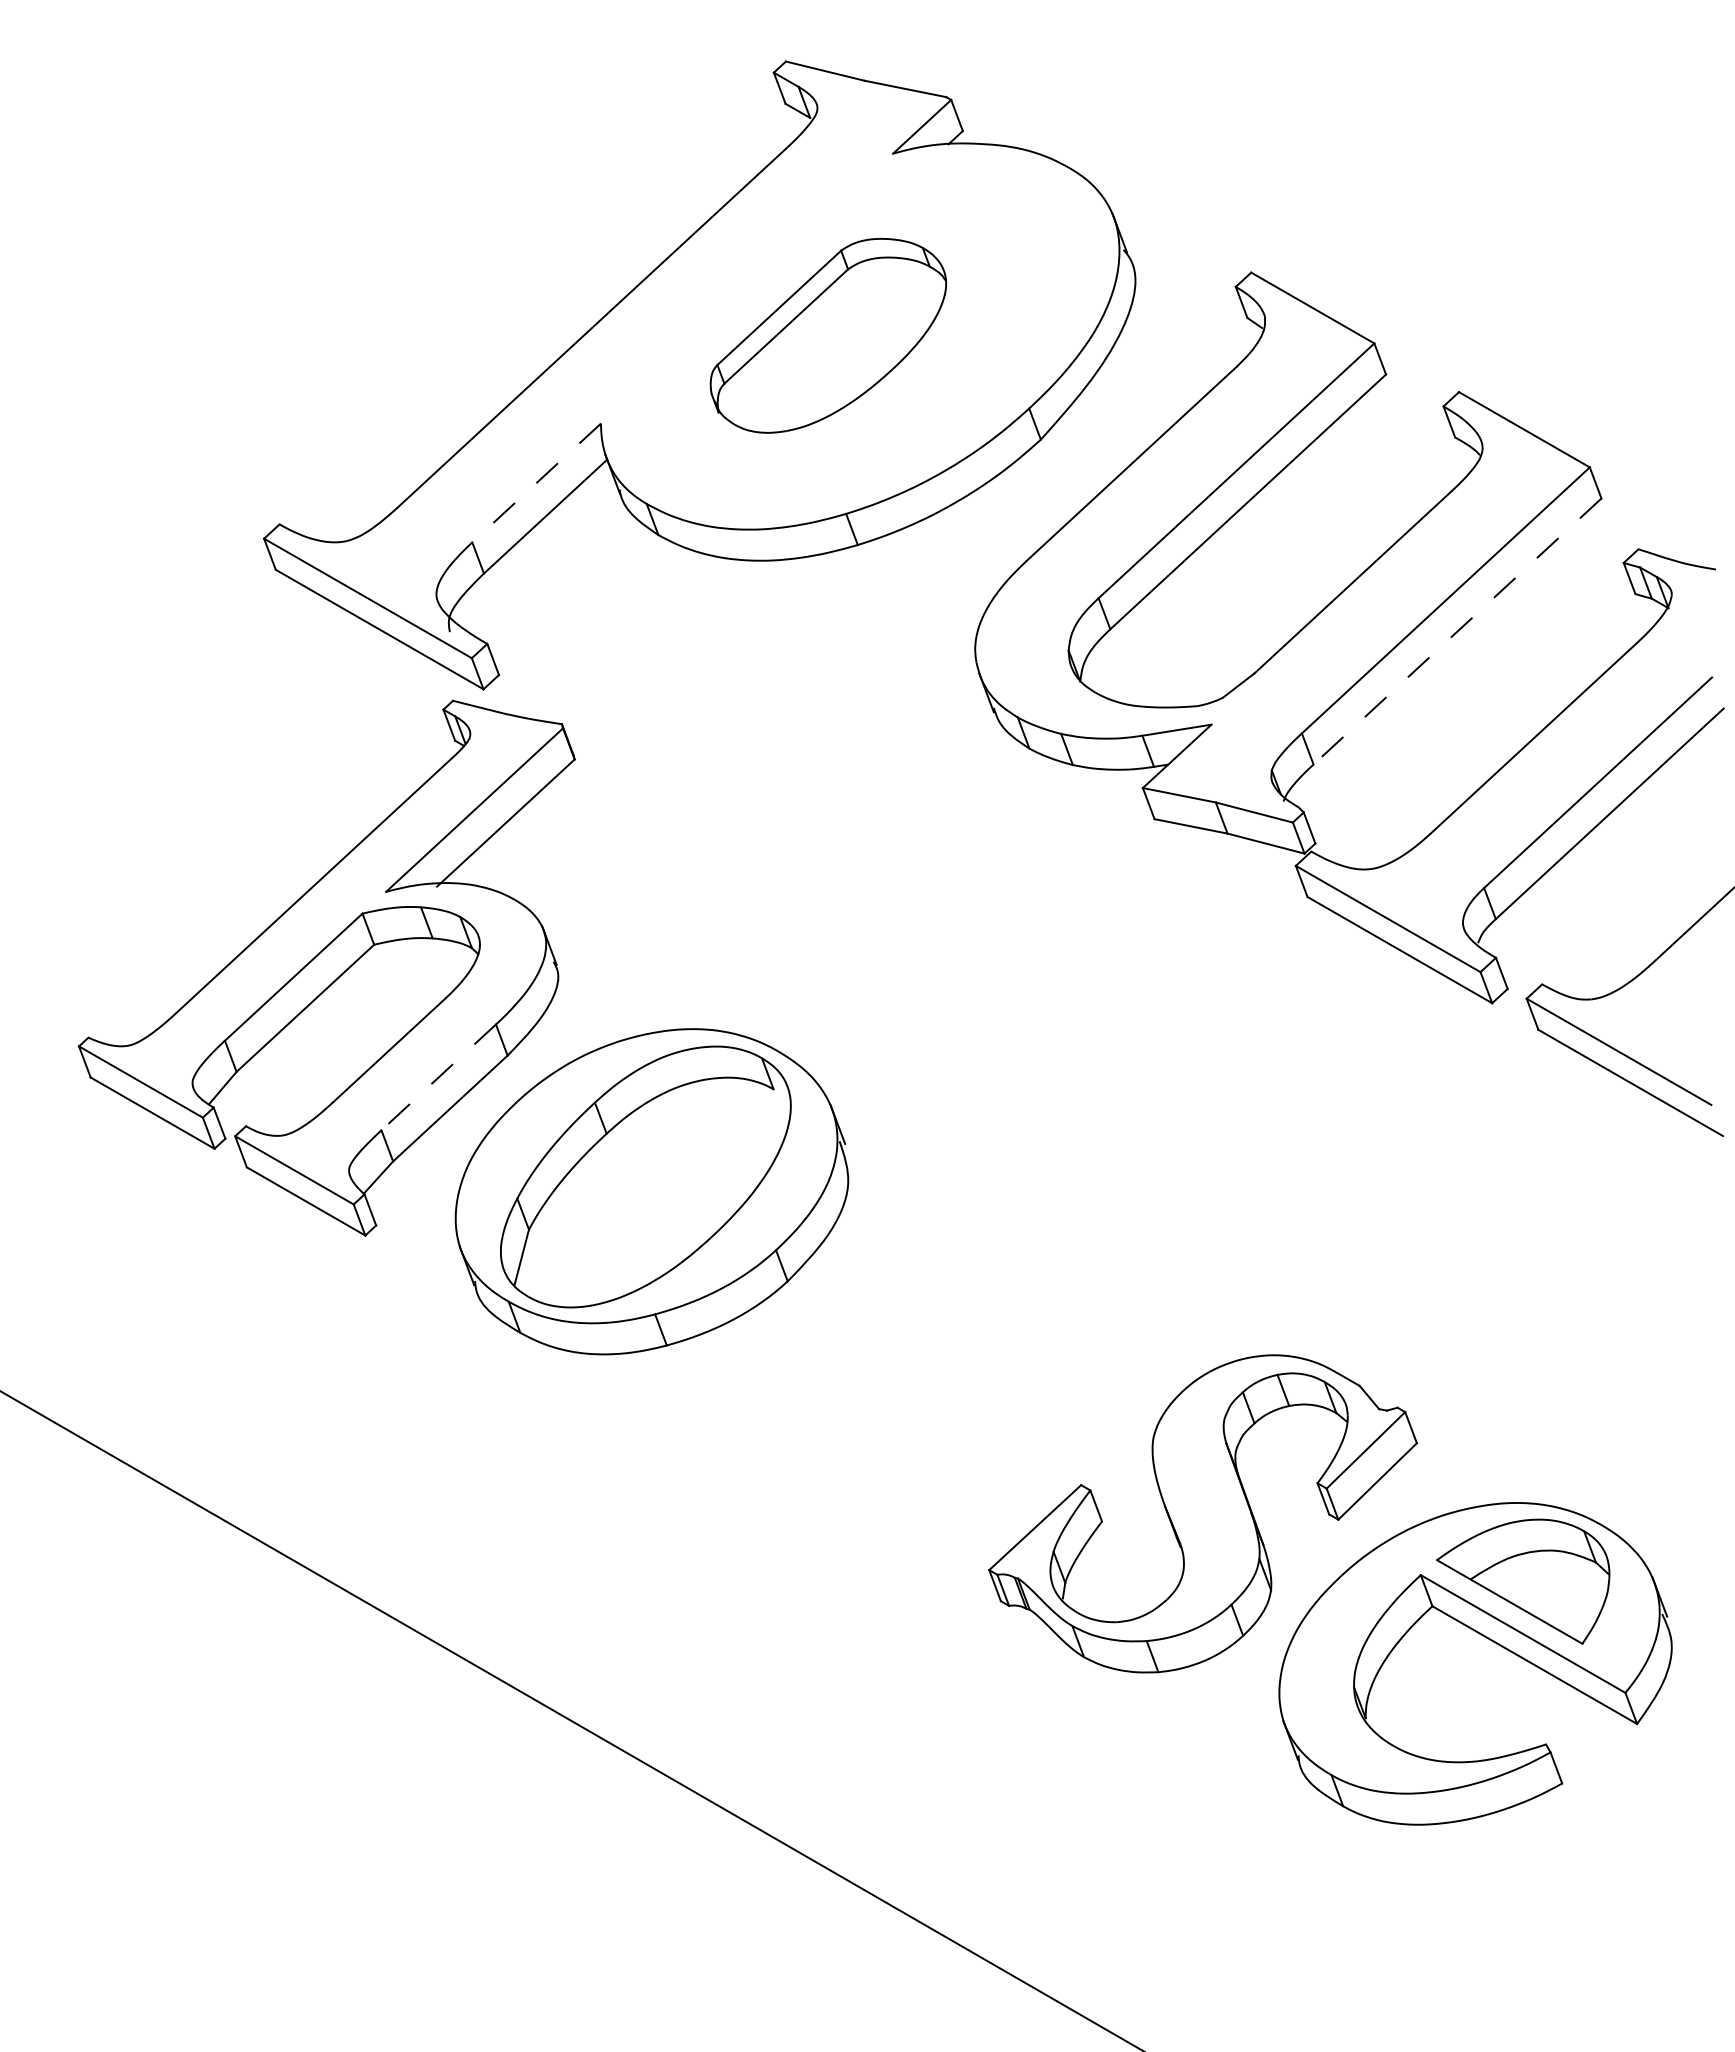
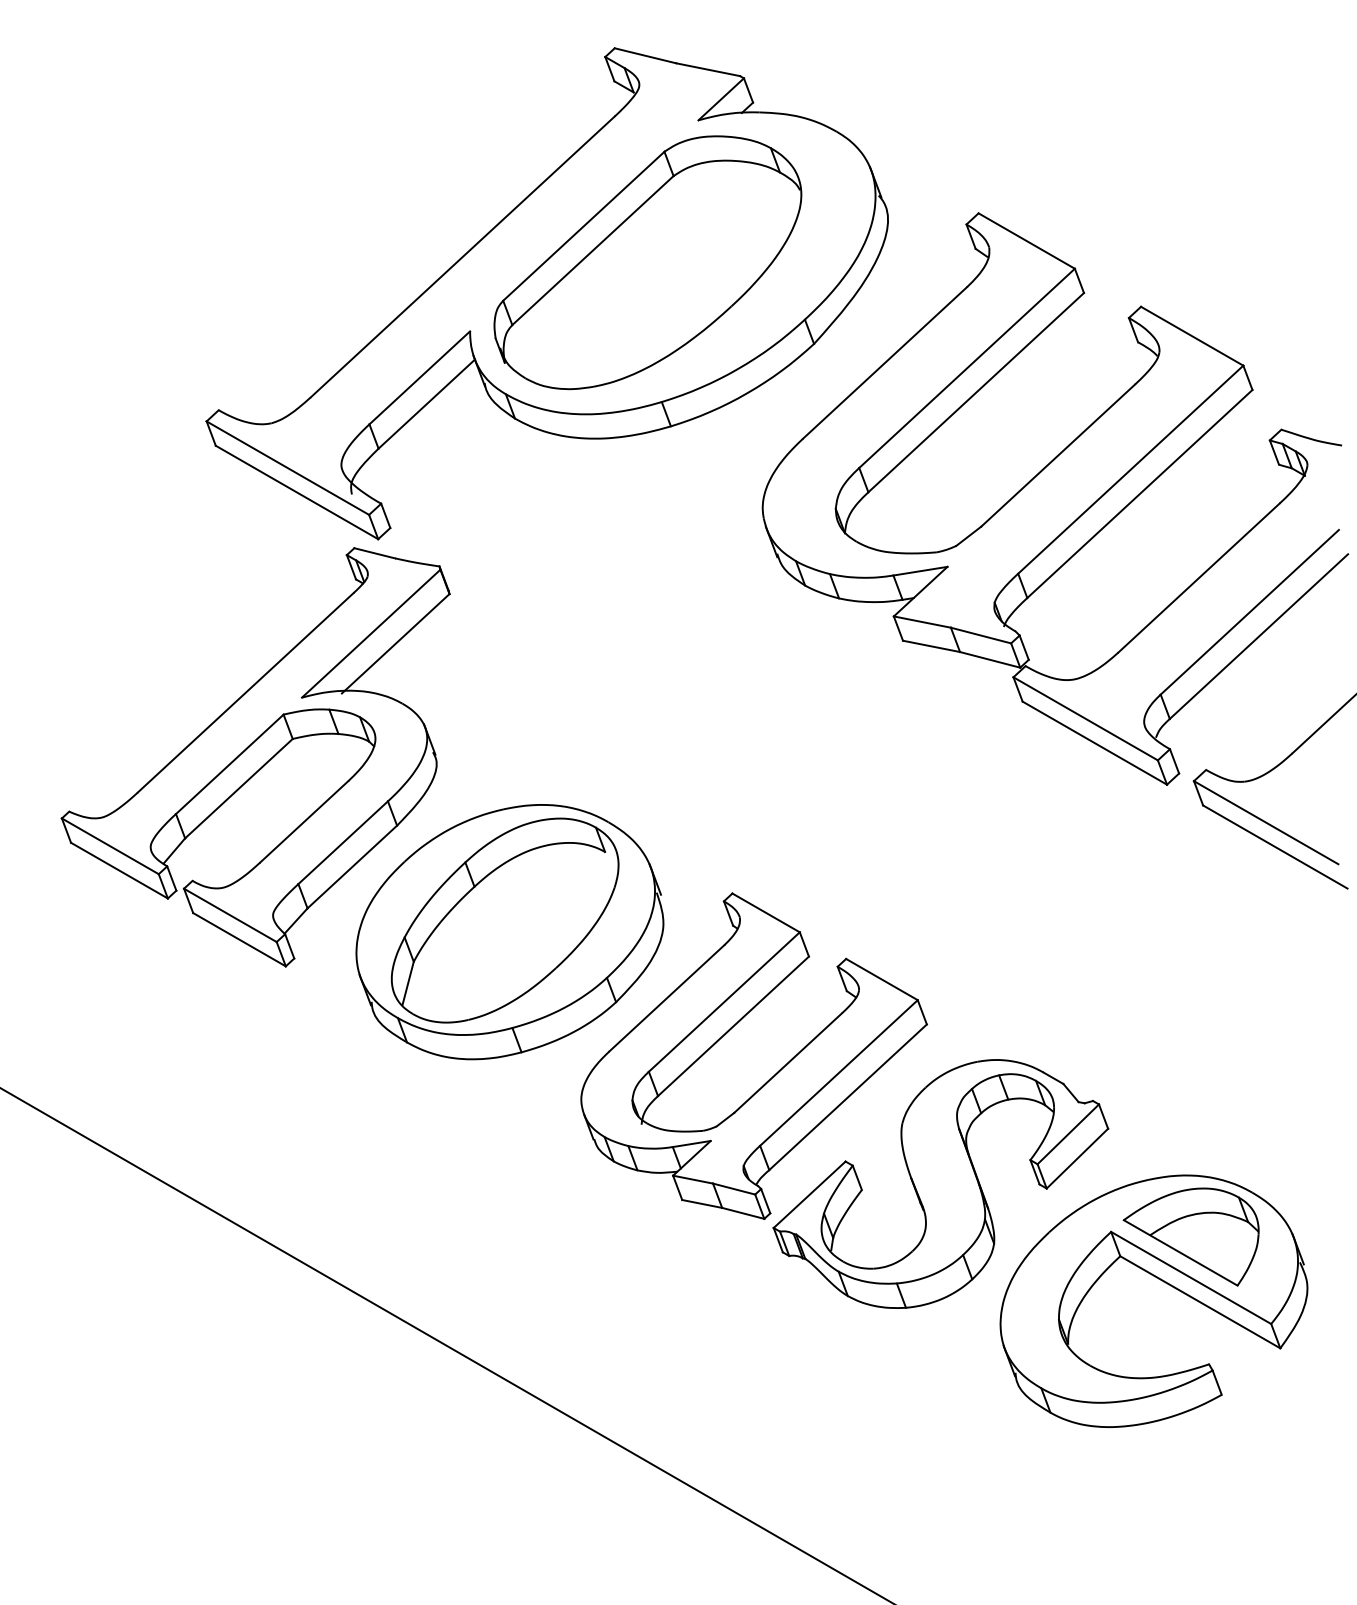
part: (828, 335) -> (648, 262), size x1.67
line: (536, 483) -> (419, 378), dashed -> solid
line: (1457, 631) -> (1139, 494), dashed -> solid
line: (438, 1077) -> (343, 842), dashed -> solid
part: (989, 1374) -> (773, 1075), added

